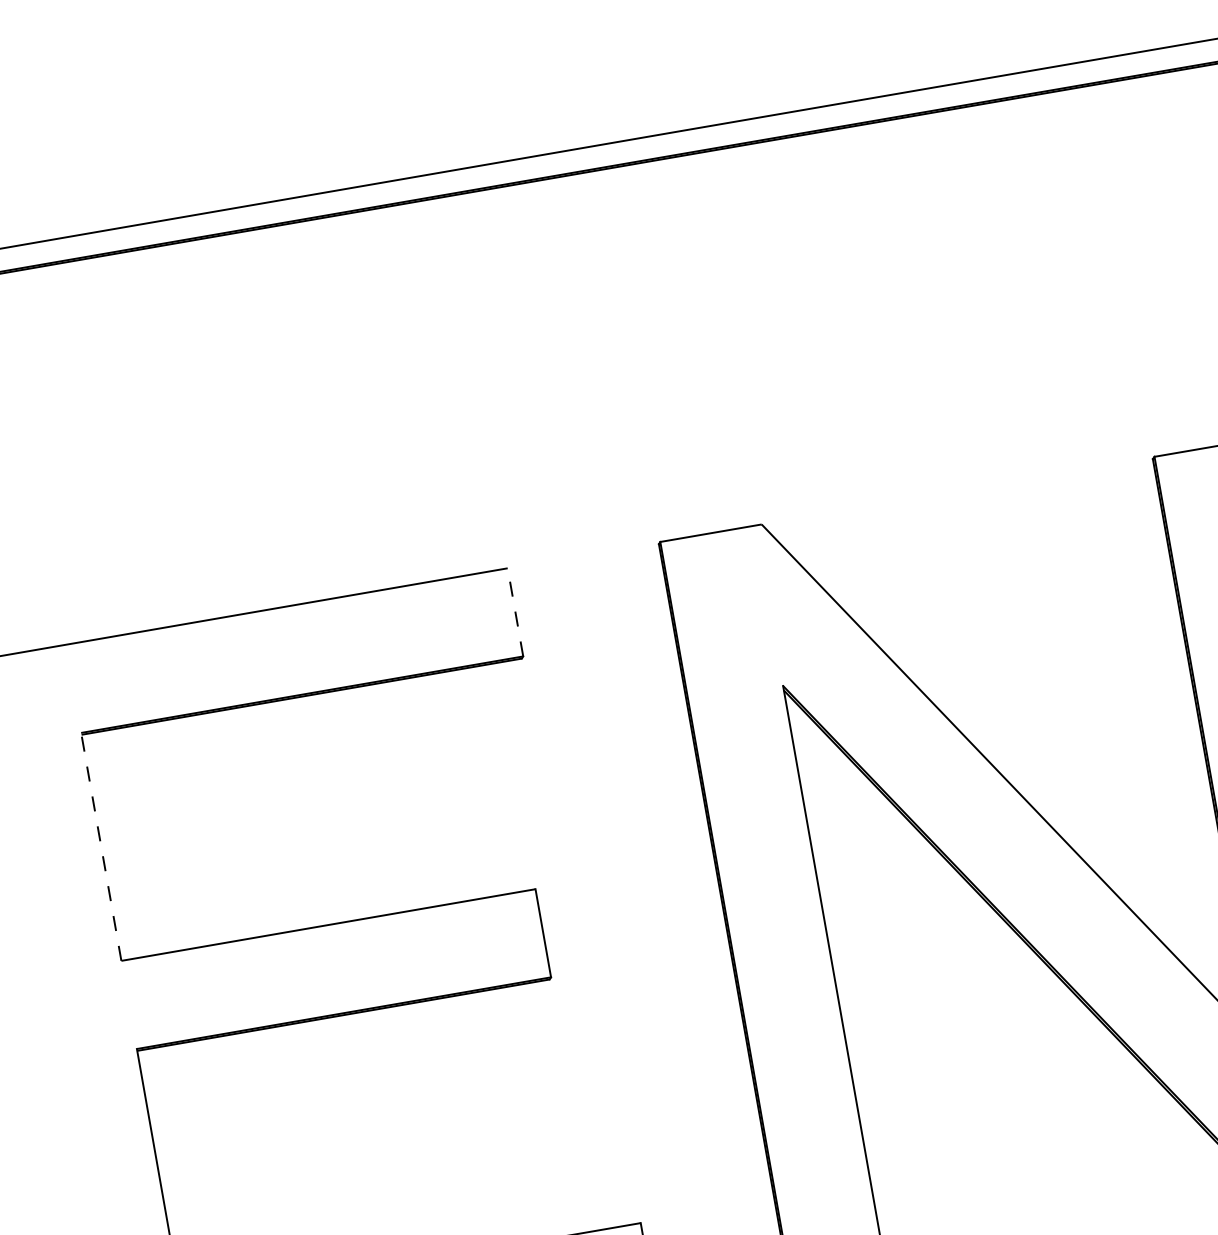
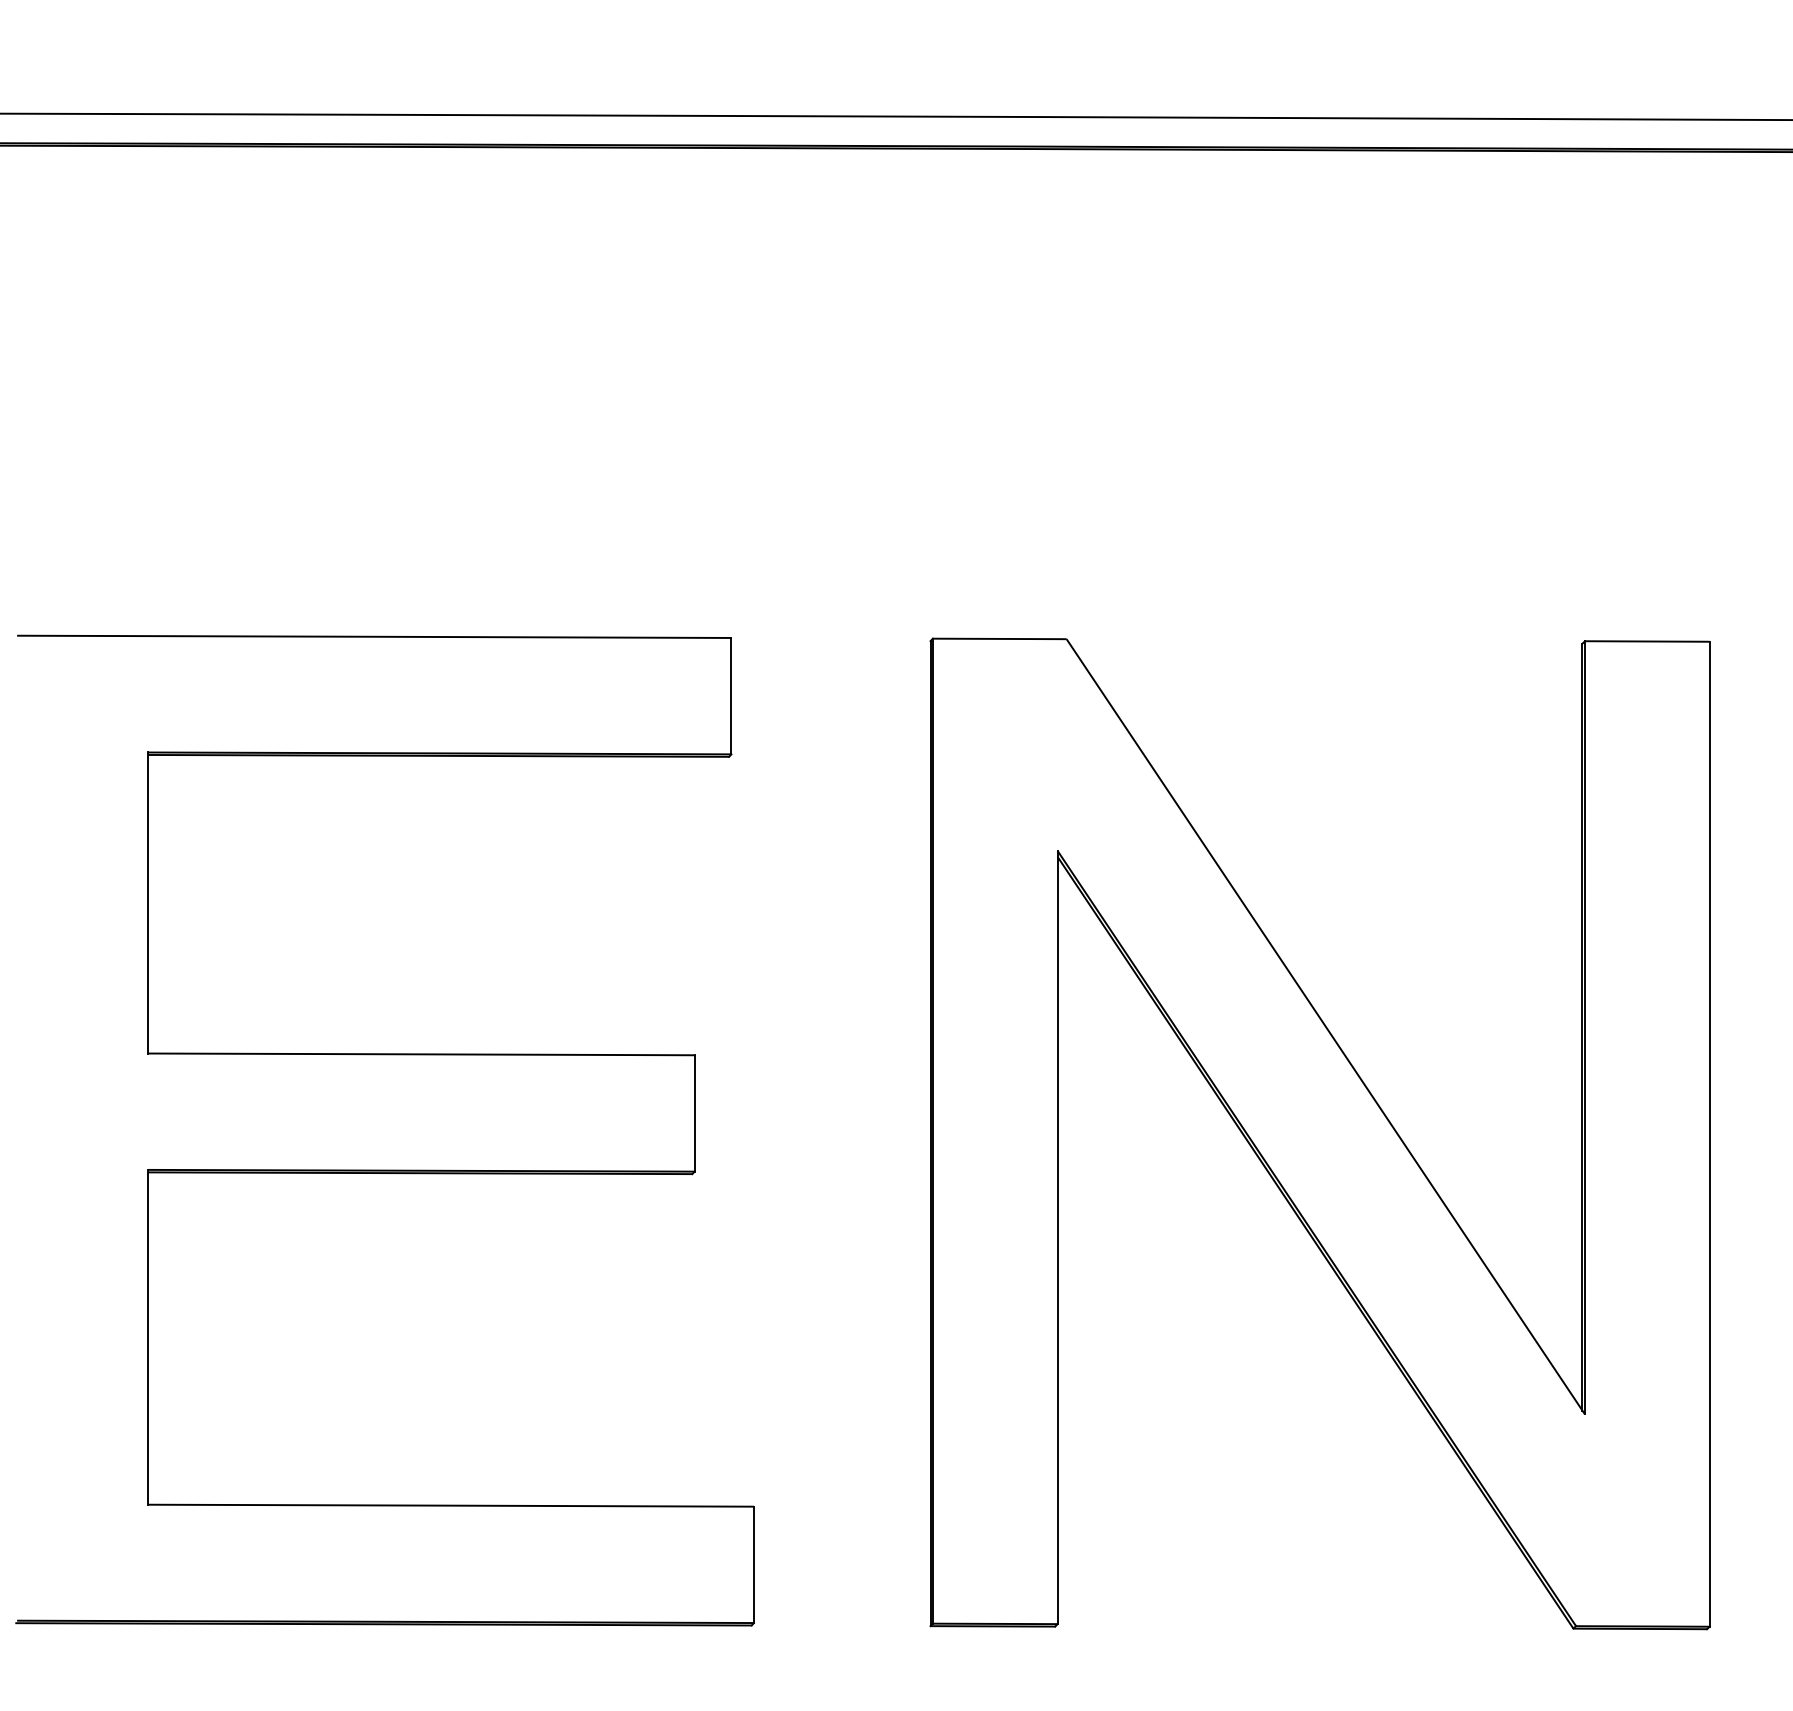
line: (515, 611) -> (731, 695), dashed -> solid
line: (100, 846) -> (147, 902), dashed -> solid

